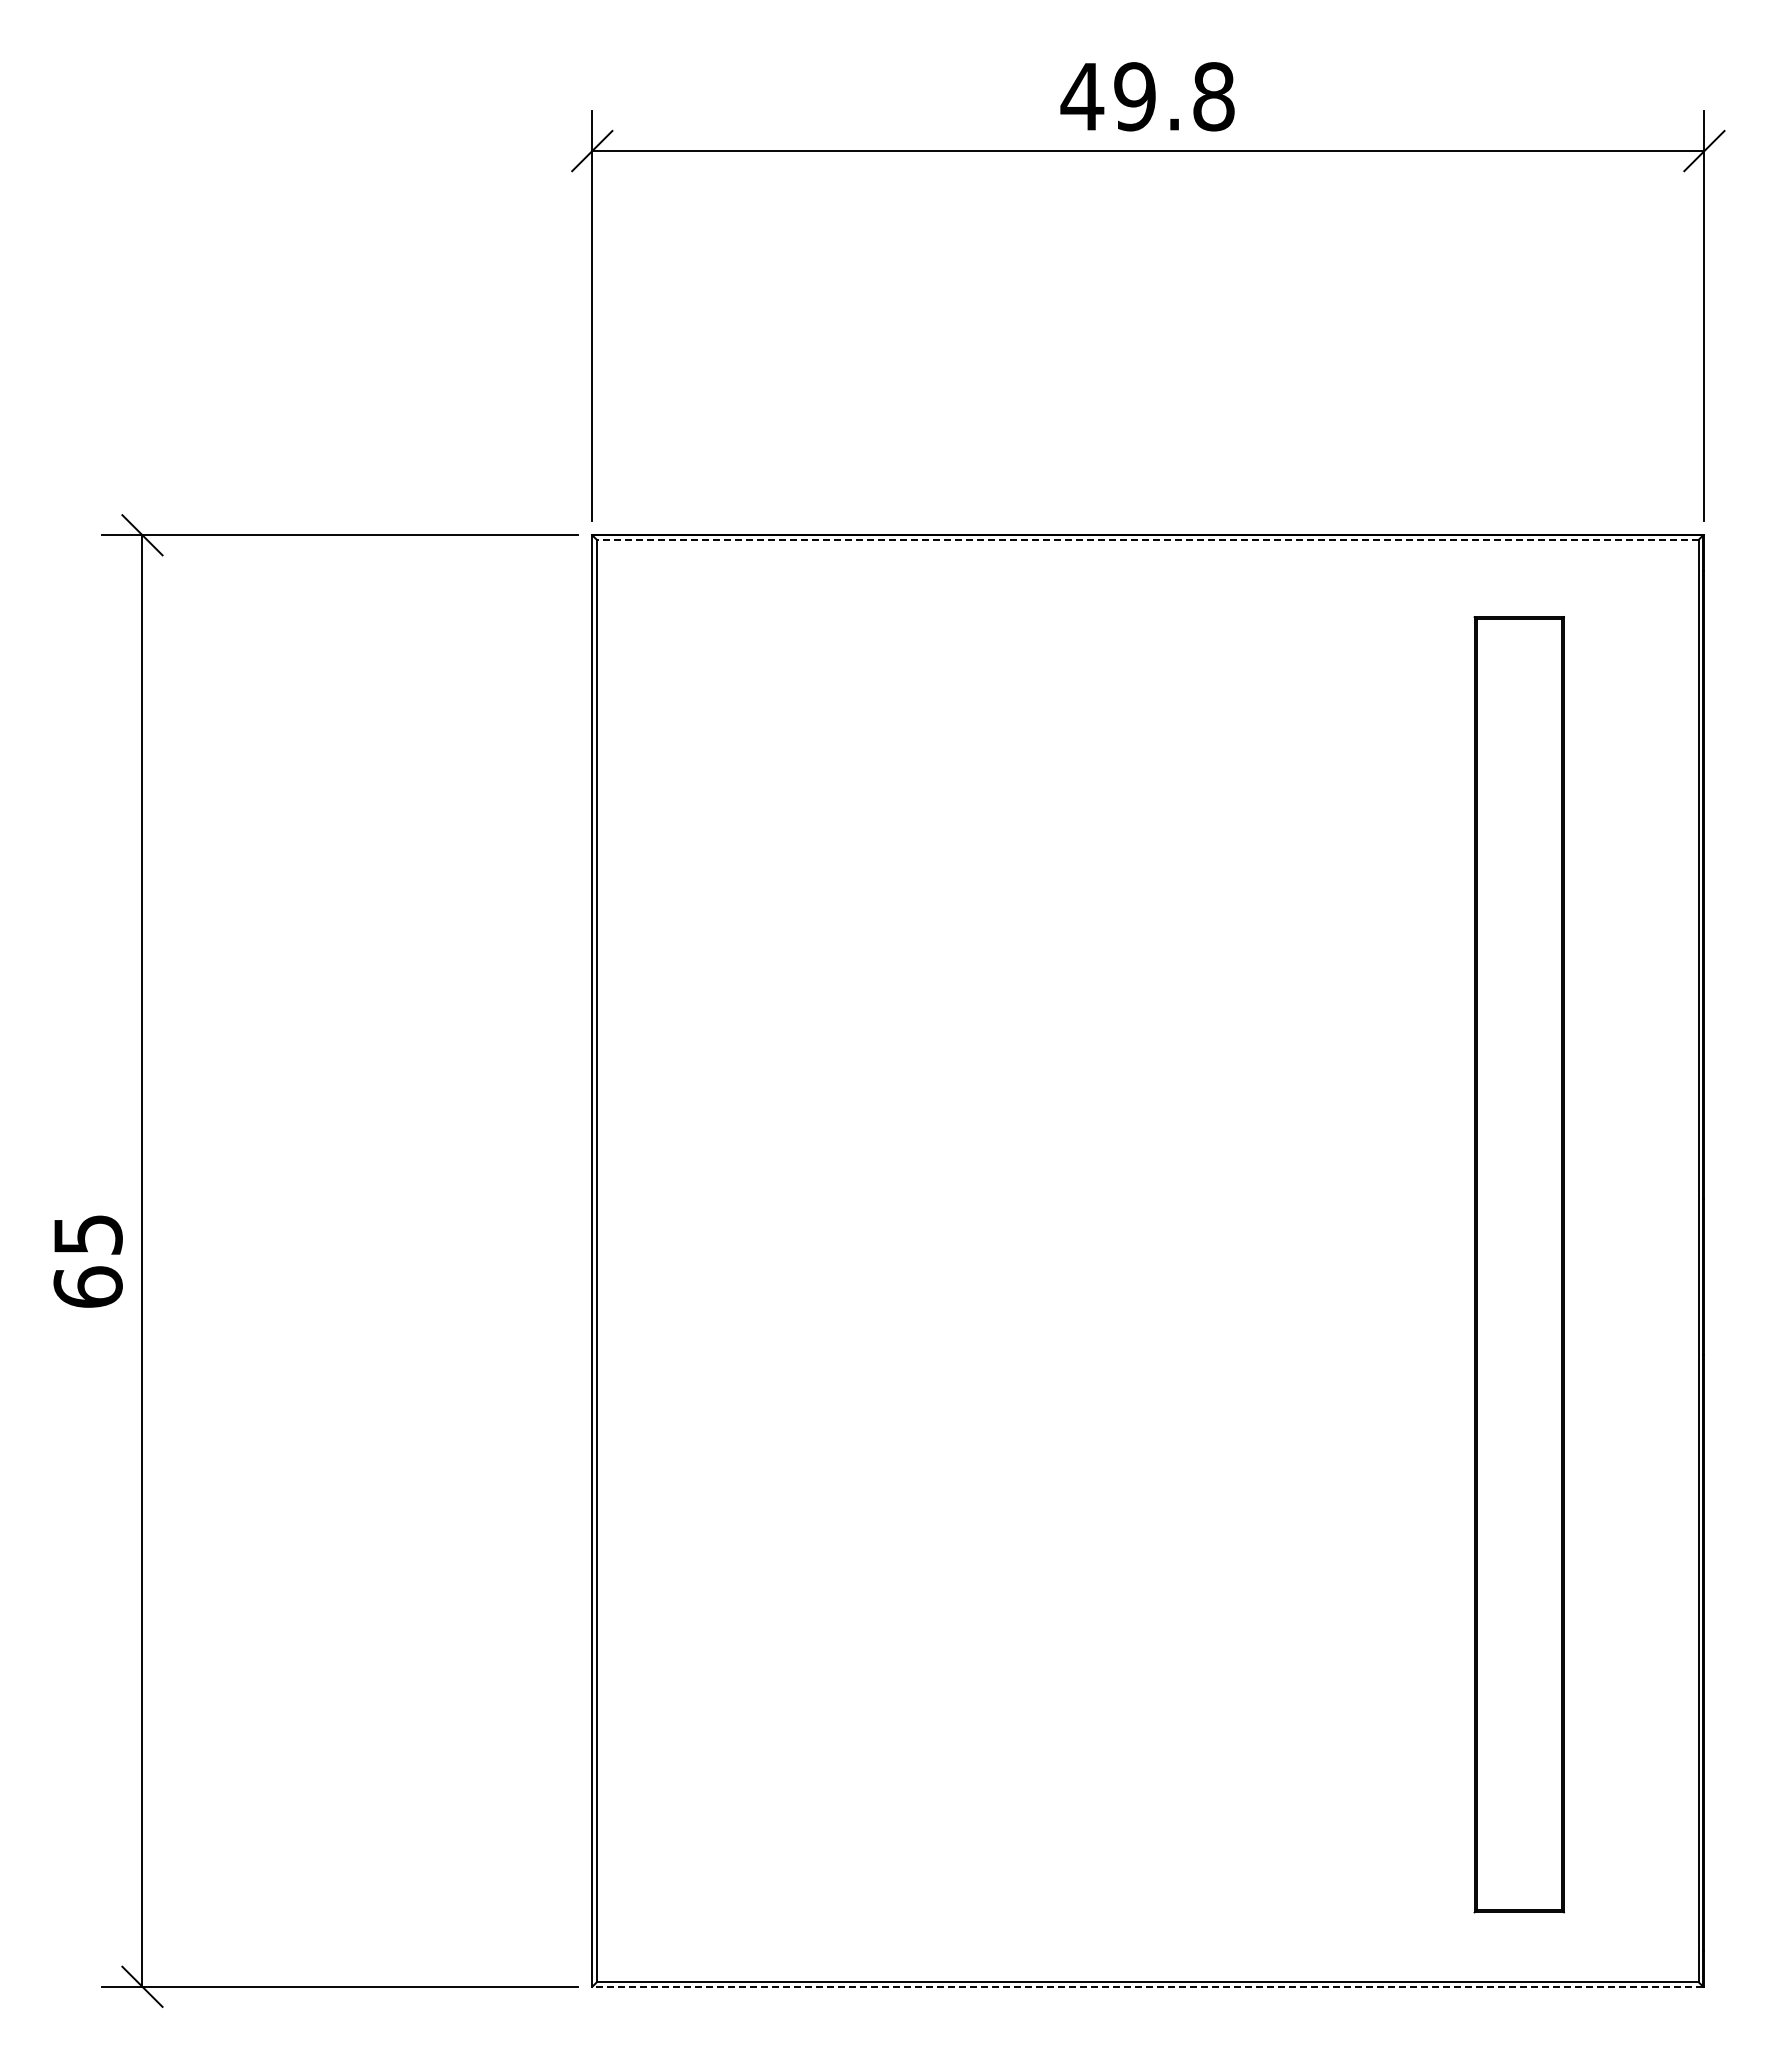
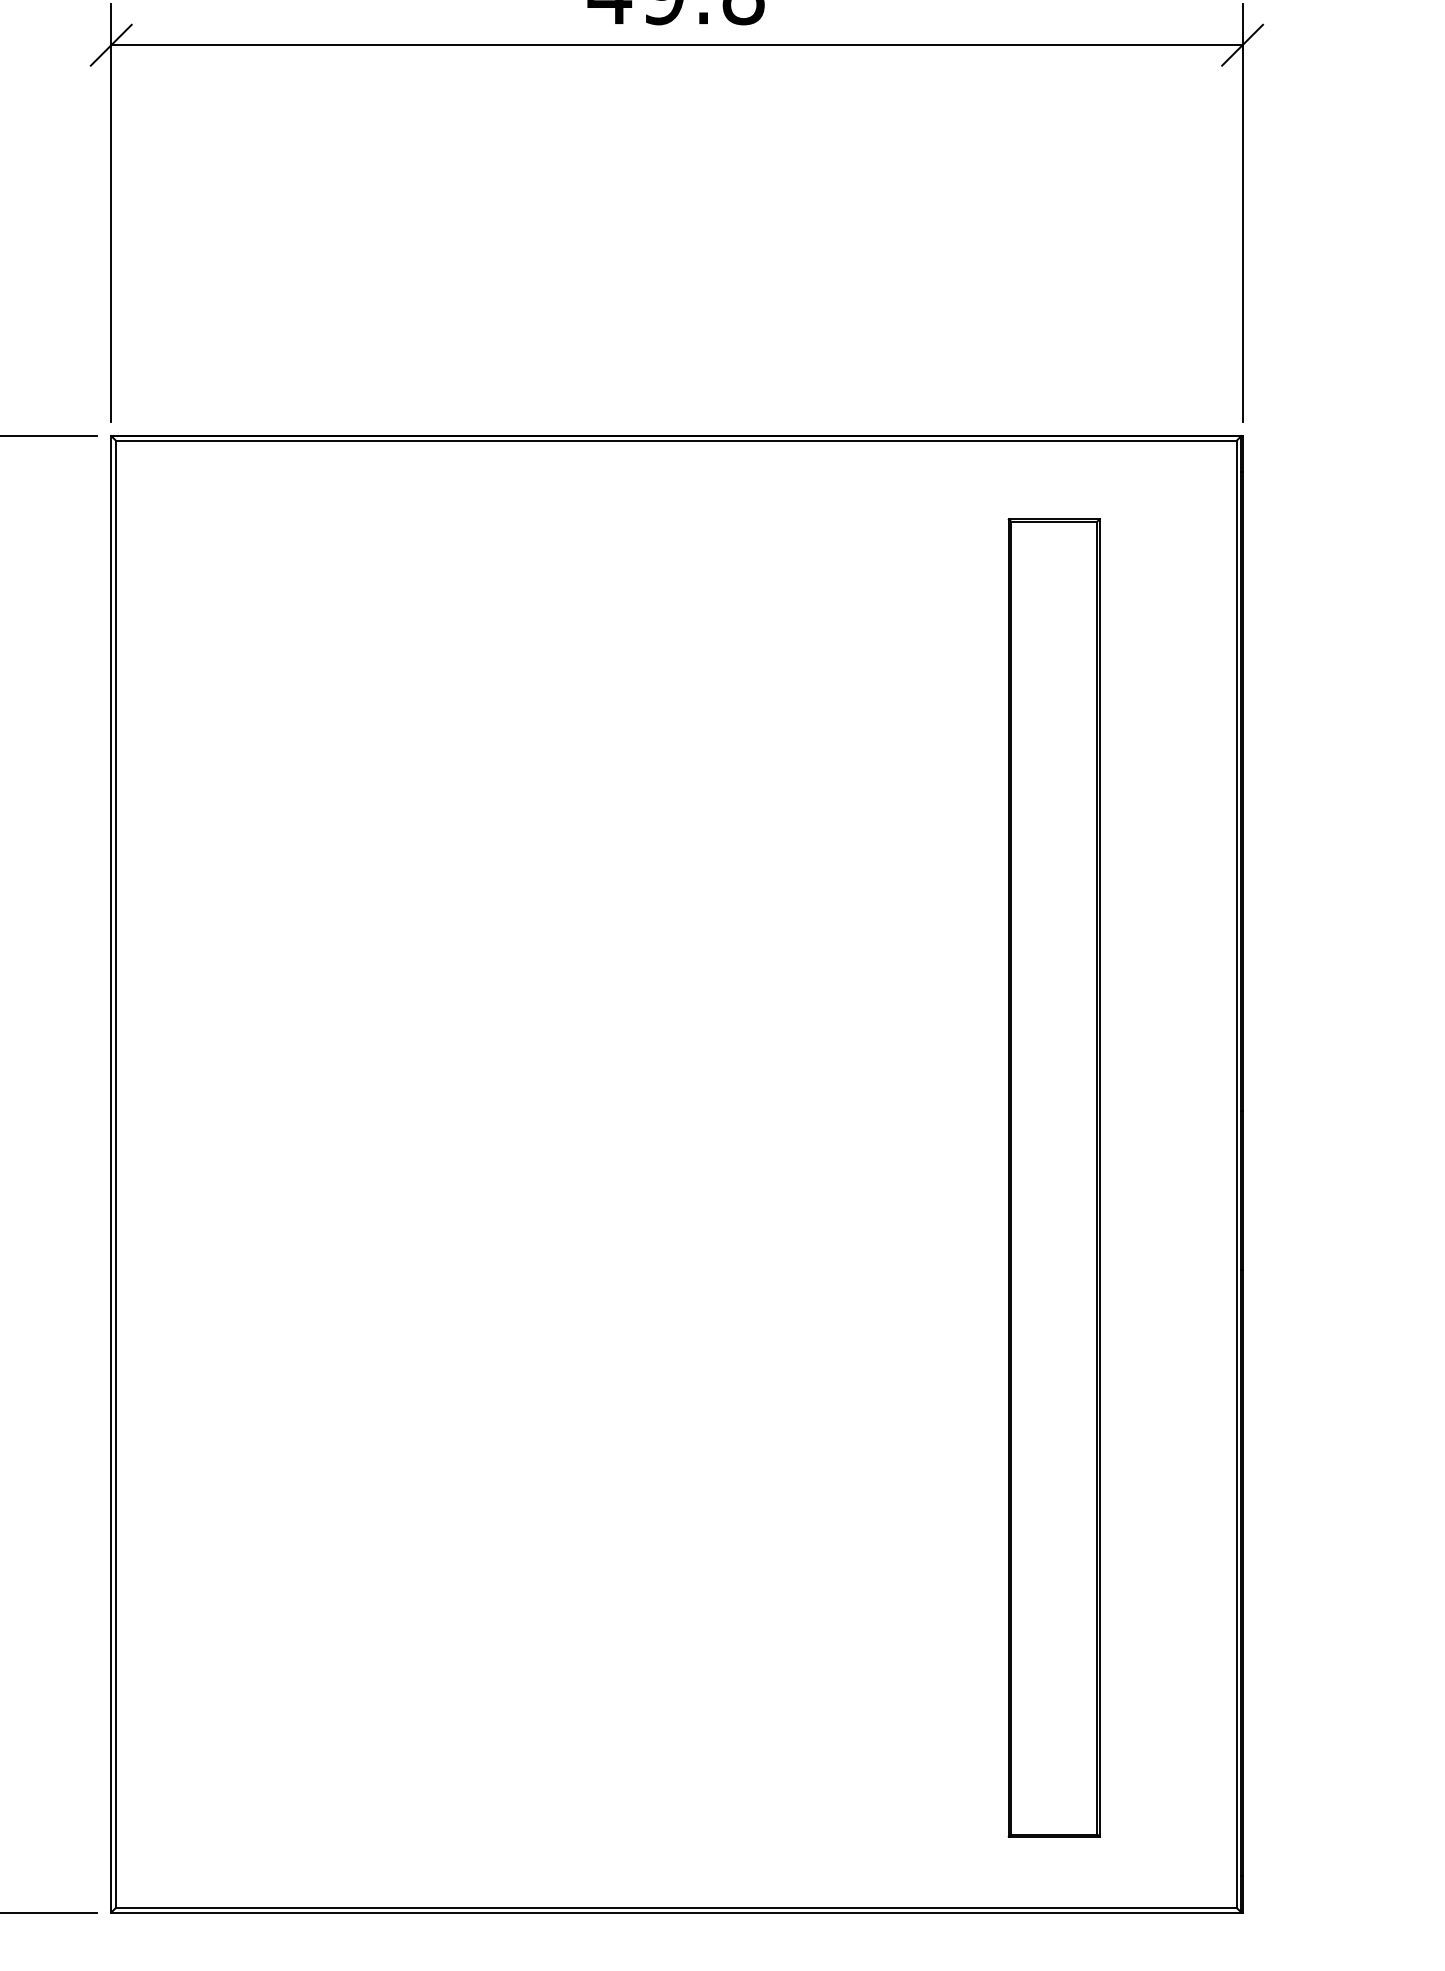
line: (1147, 539) -> (676, 440), dashed -> solid
line: (1147, 1986) -> (676, 1912), dashed -> solid

